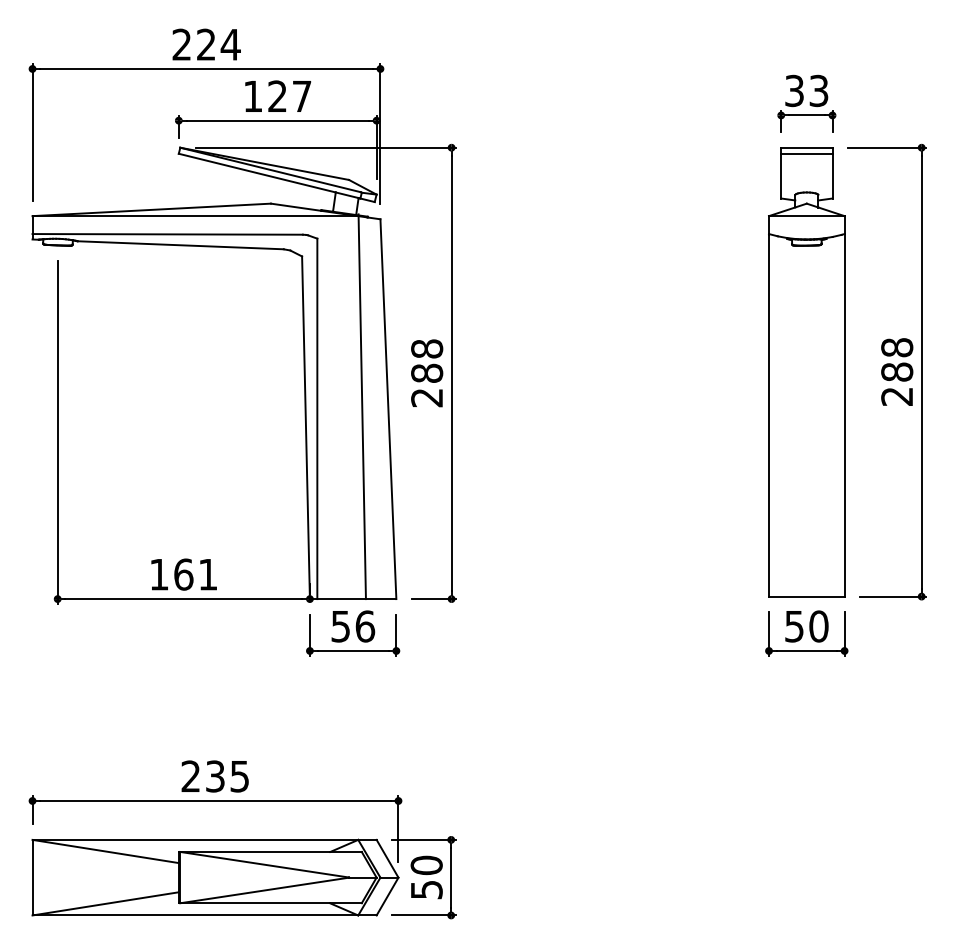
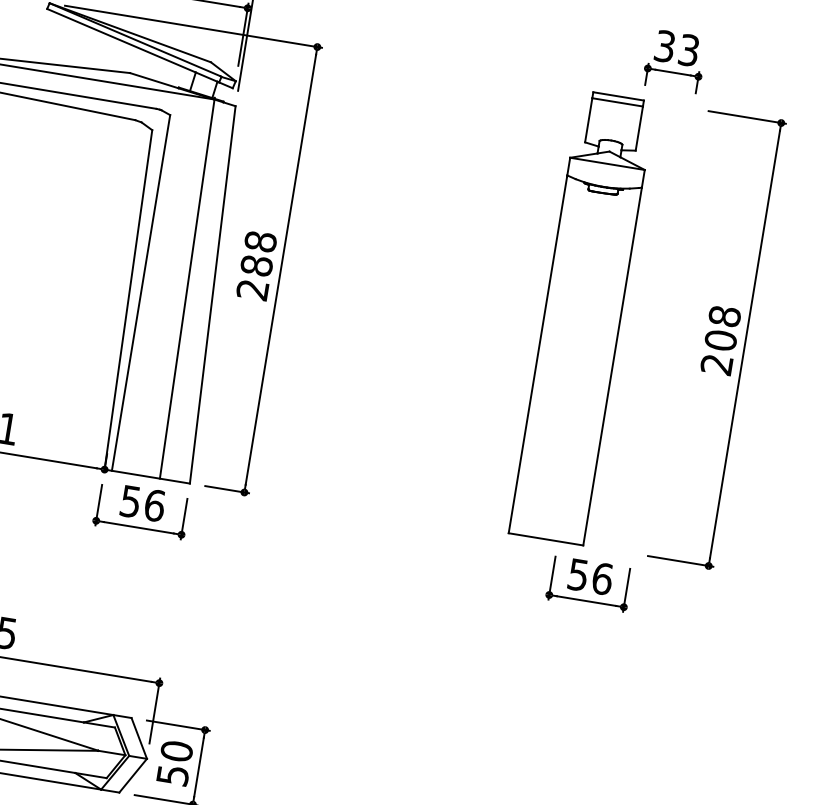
text: (897, 371) -> (721, 339), 288 -> 208
part: (806, 372) -> (581, 318), moved
text: (818, 626) -> (602, 578), 50 -> 56

